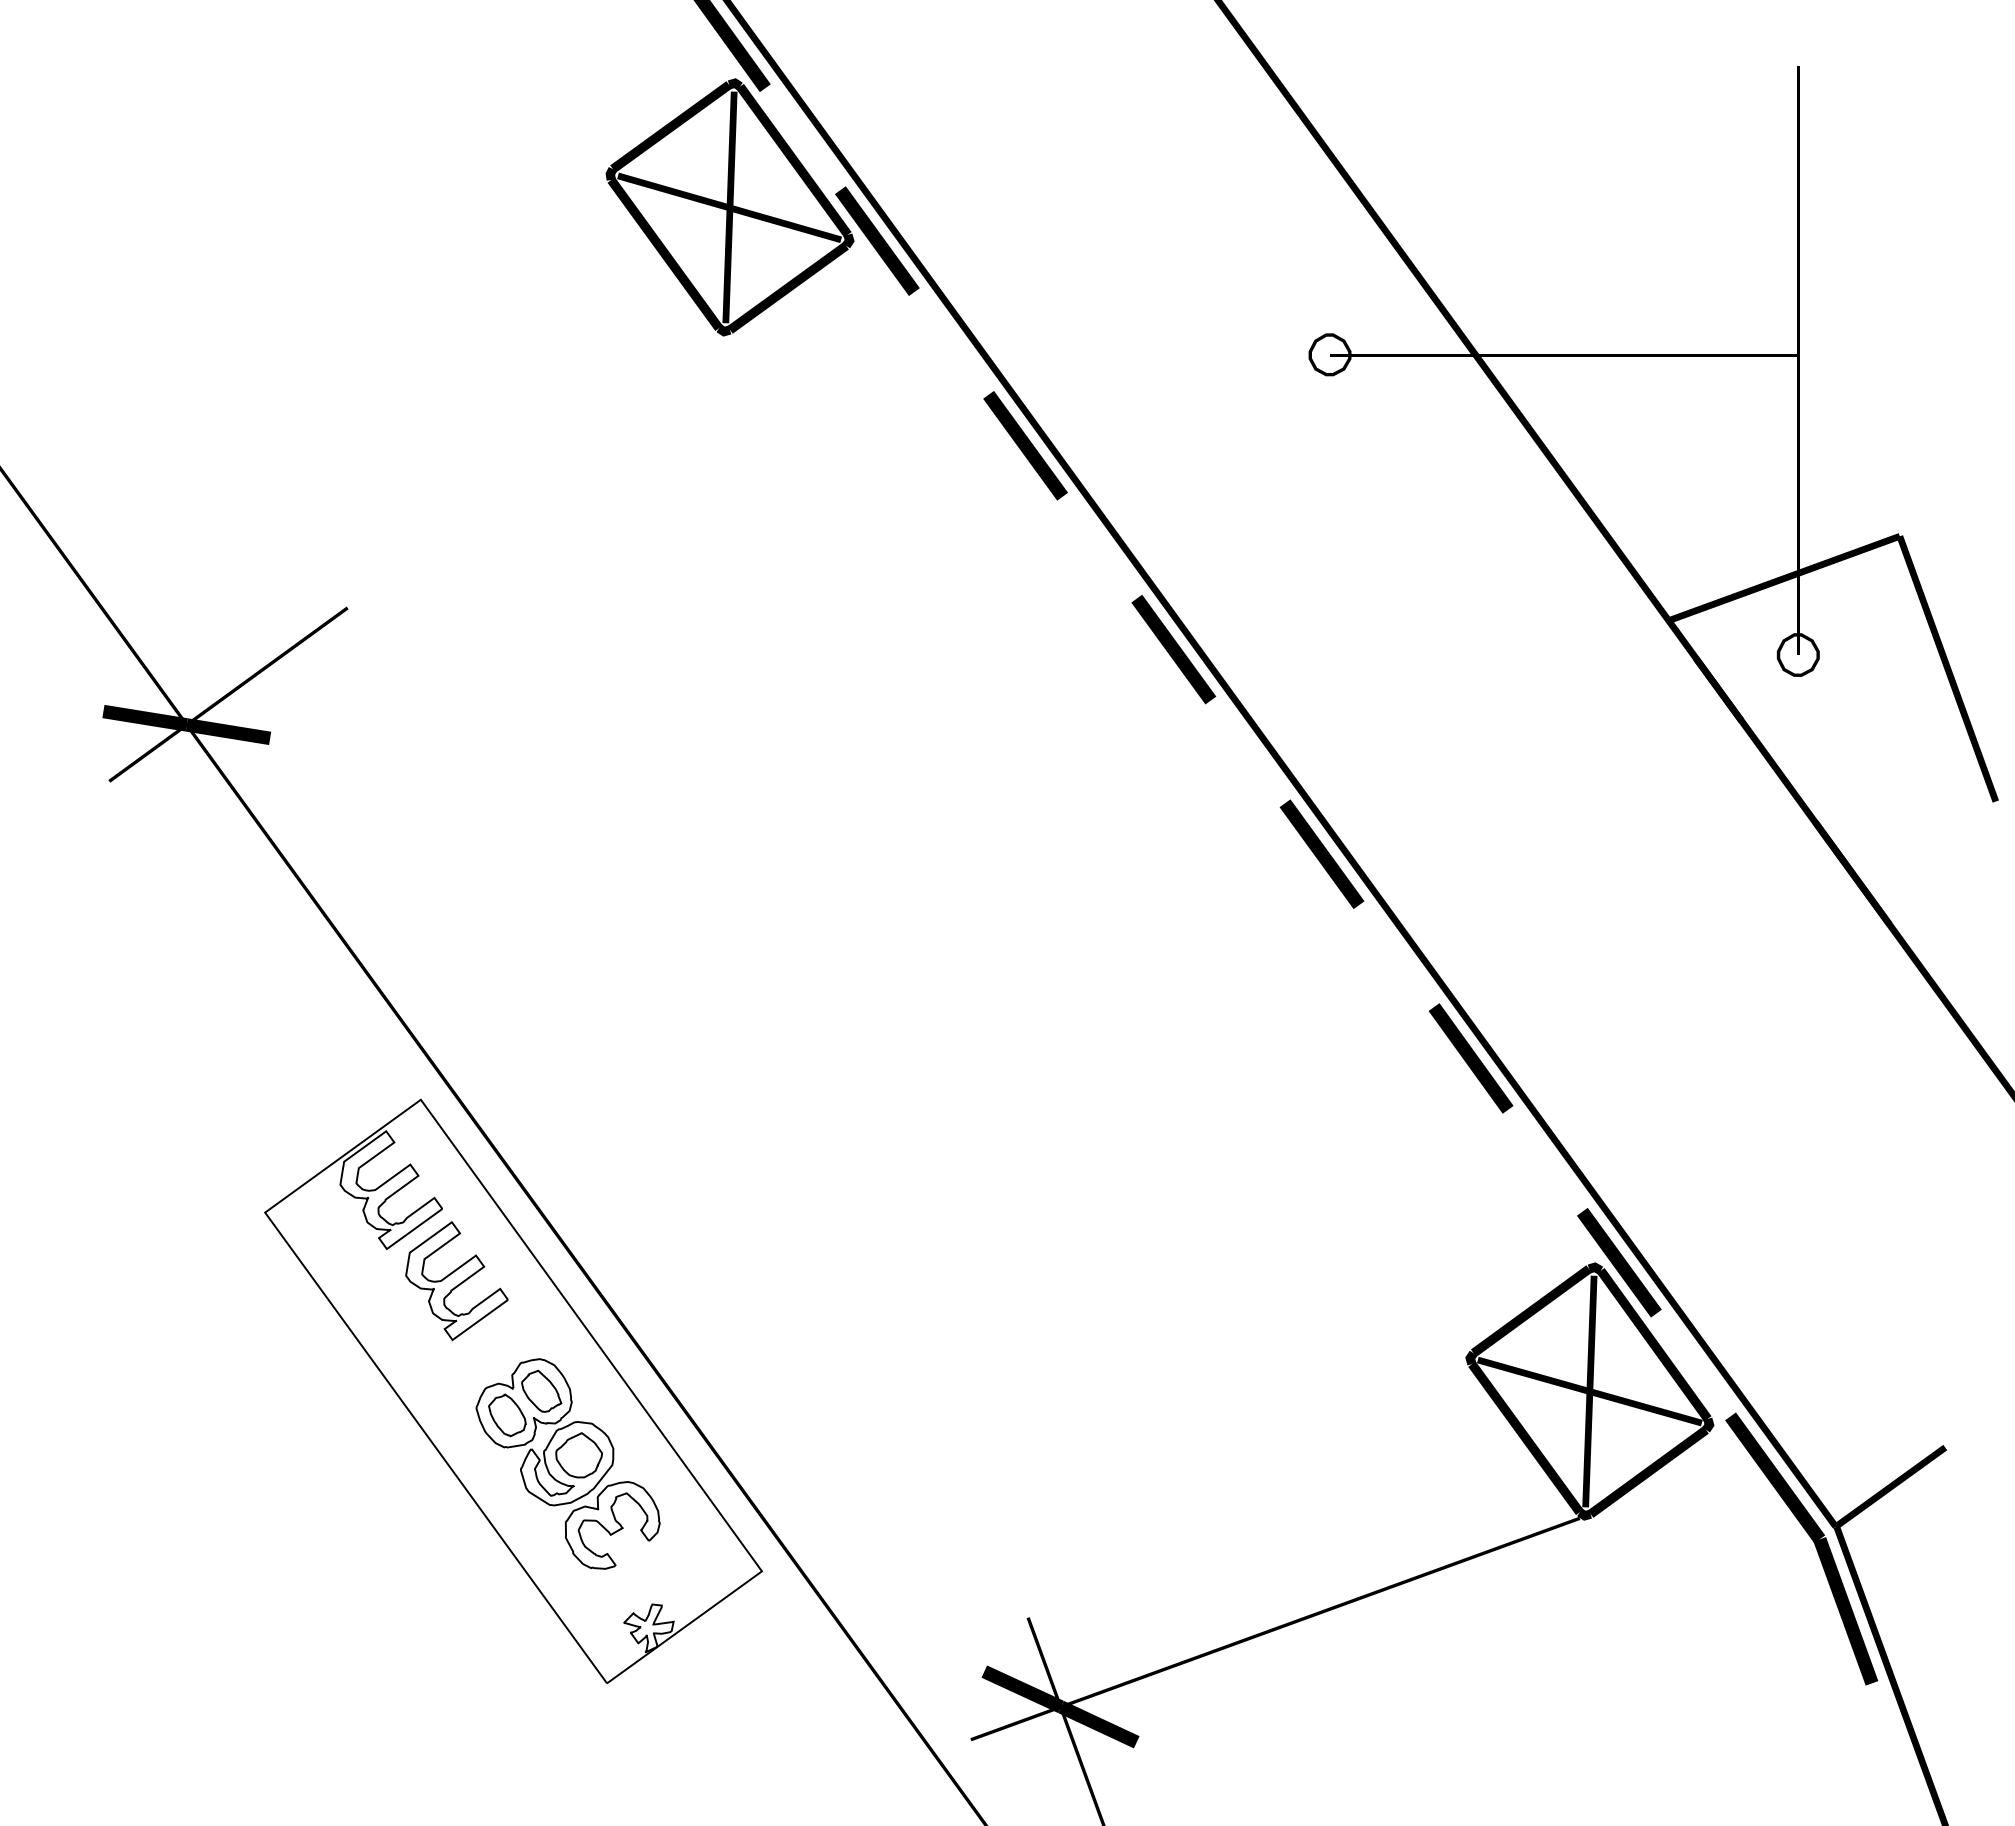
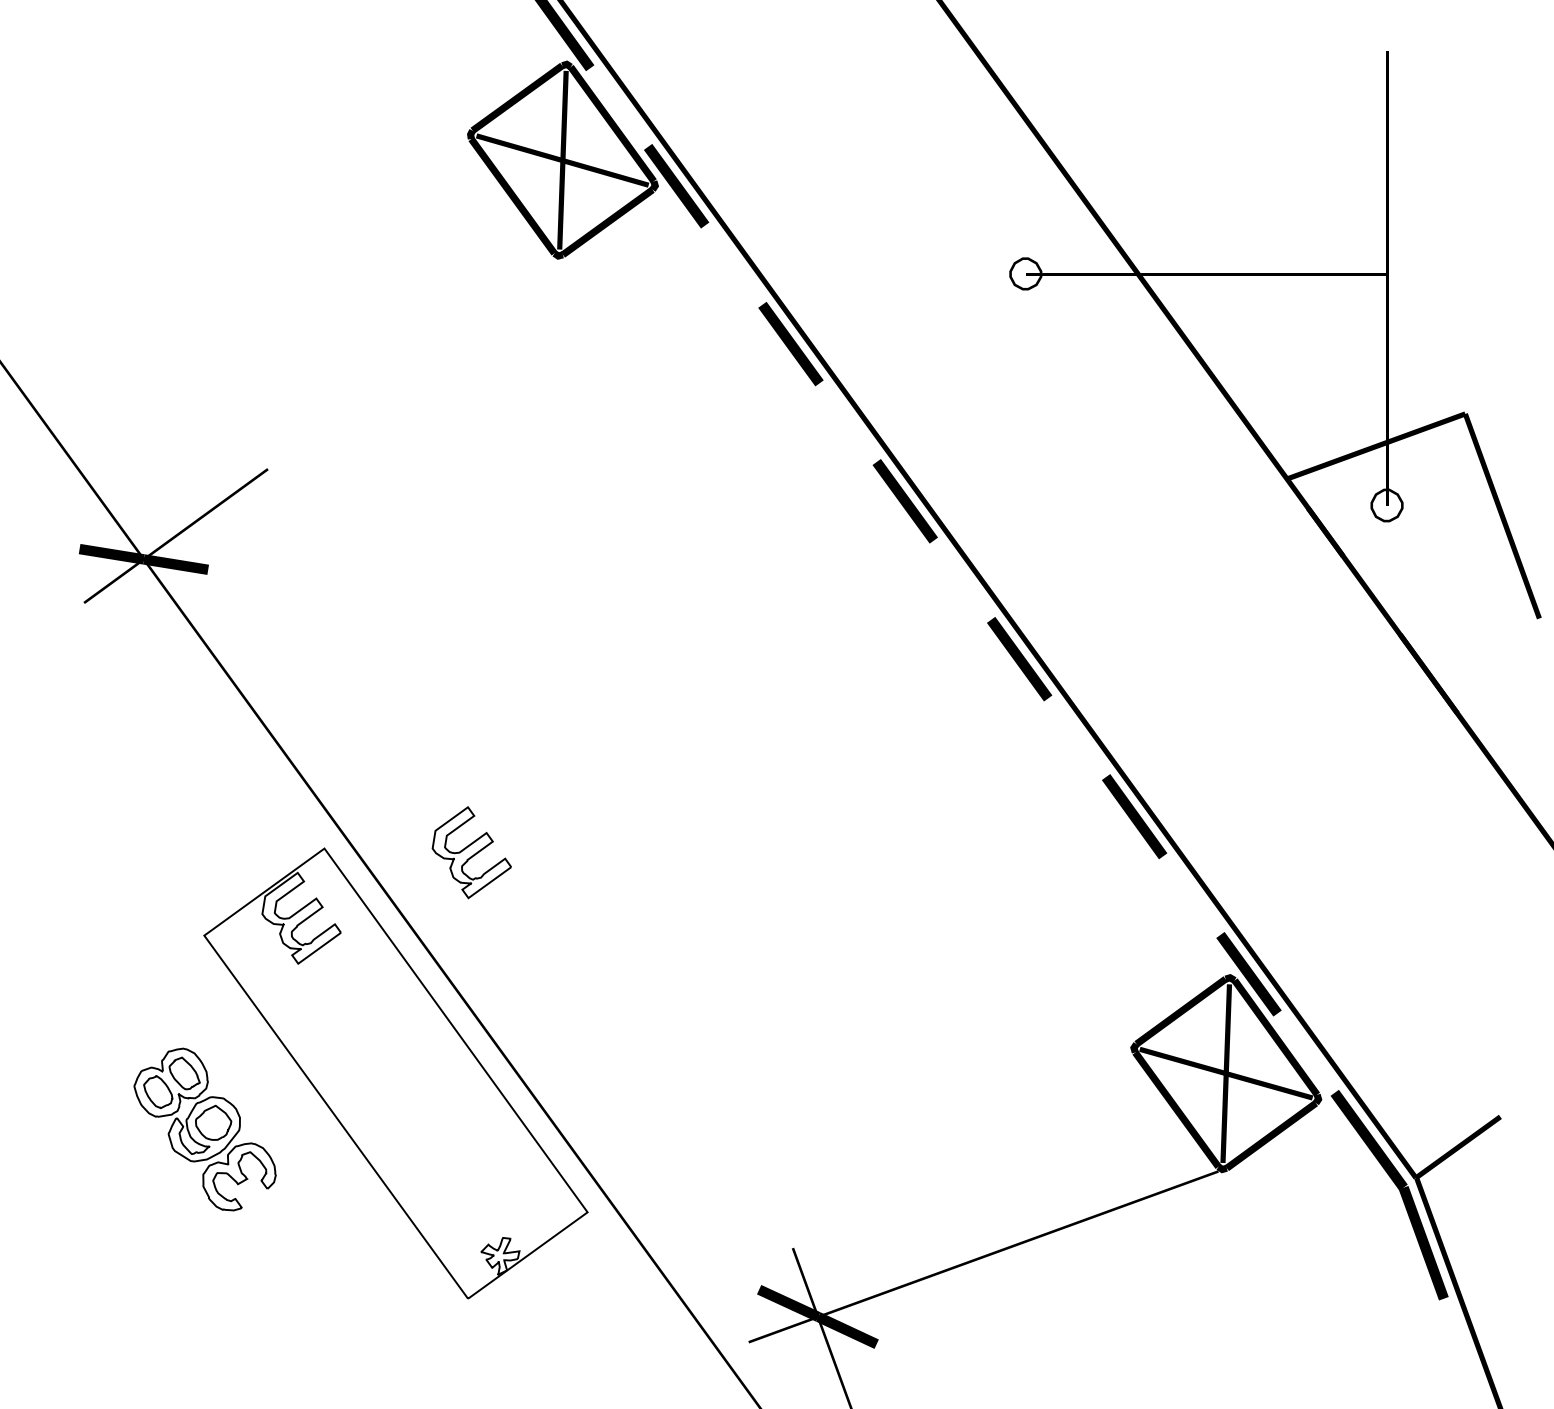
part: (456, 1281) -> (471, 852), moved
part: (567, 1463) -> (204, 1129), moved

